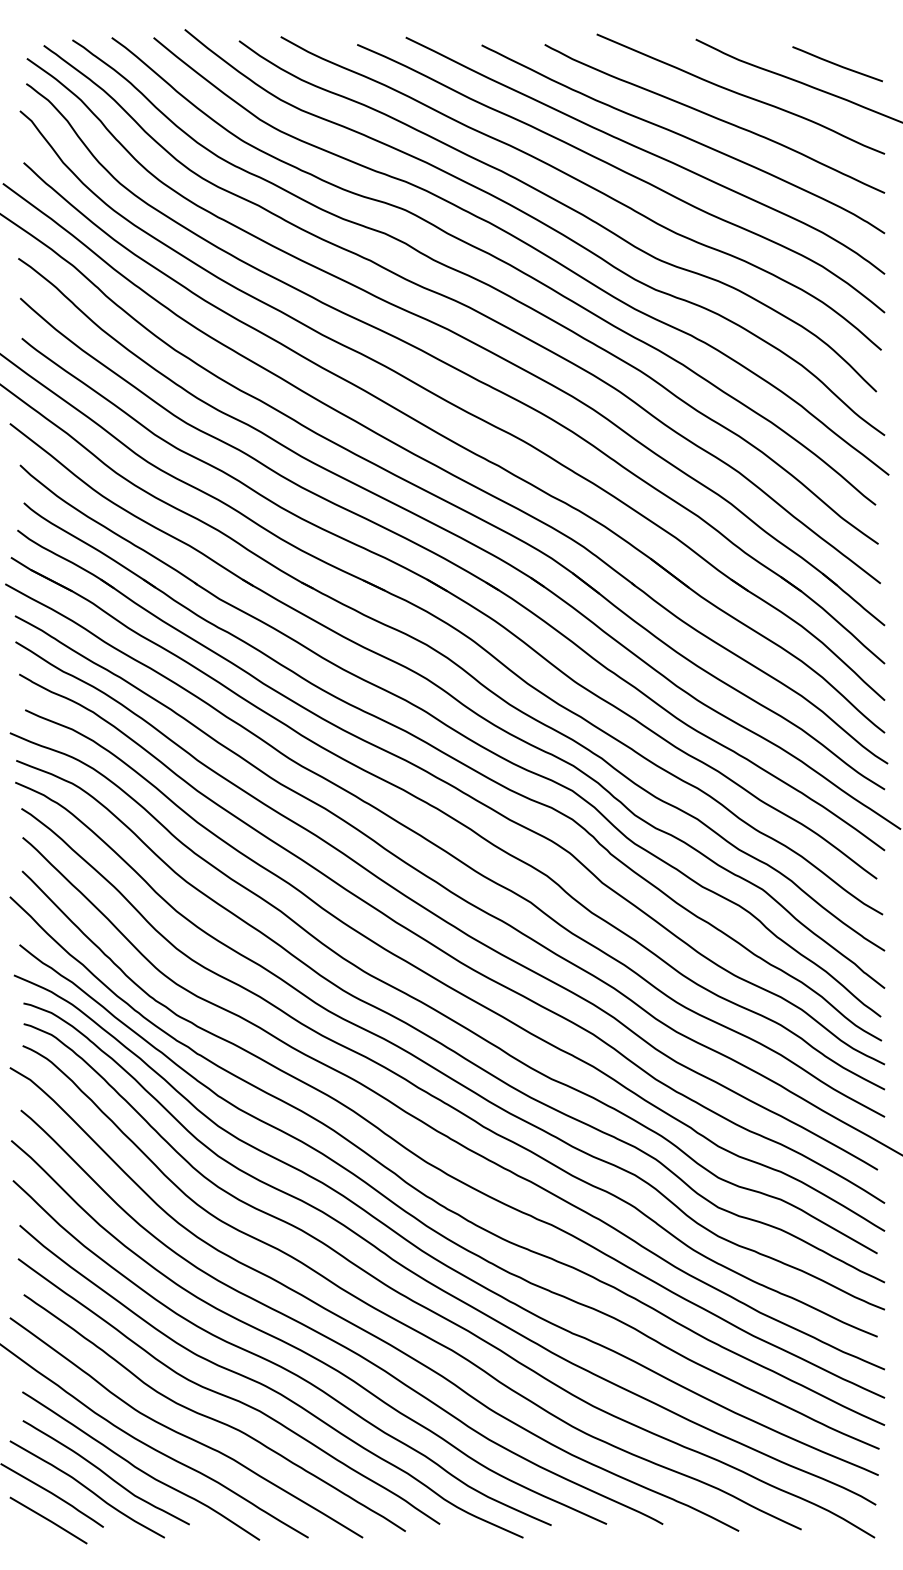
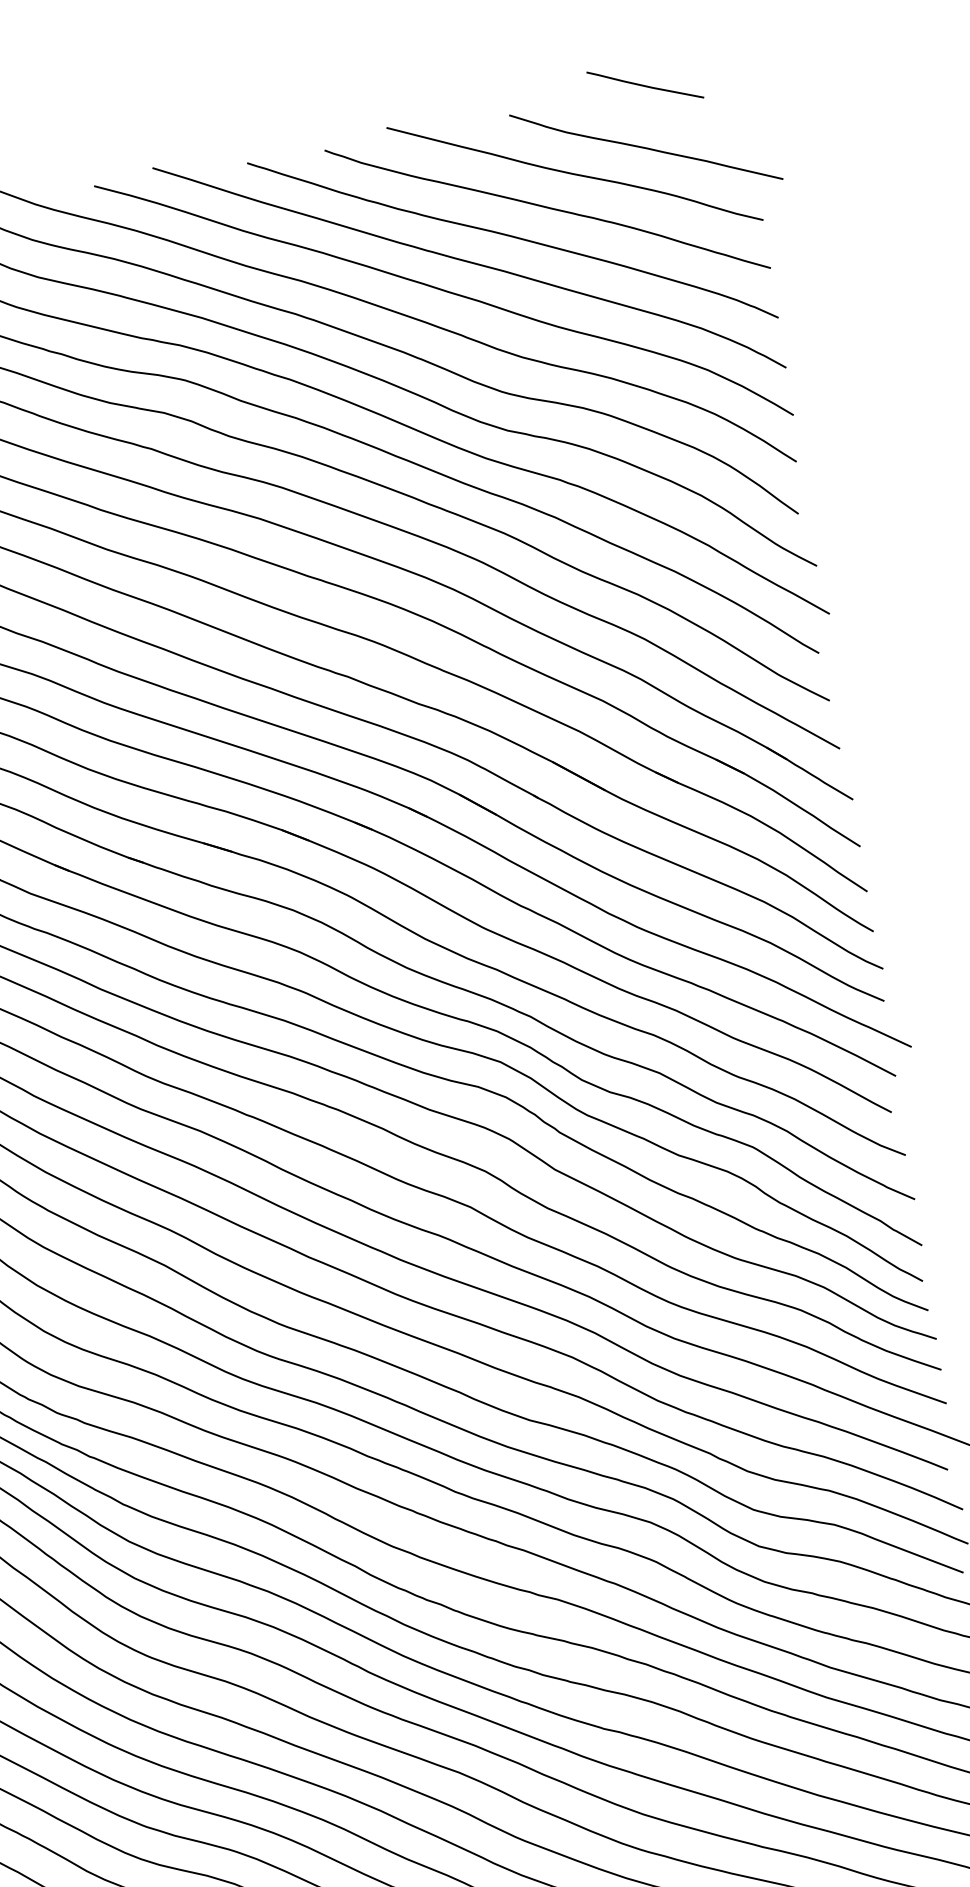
line: (837, 64) -> (645, 85), moved

